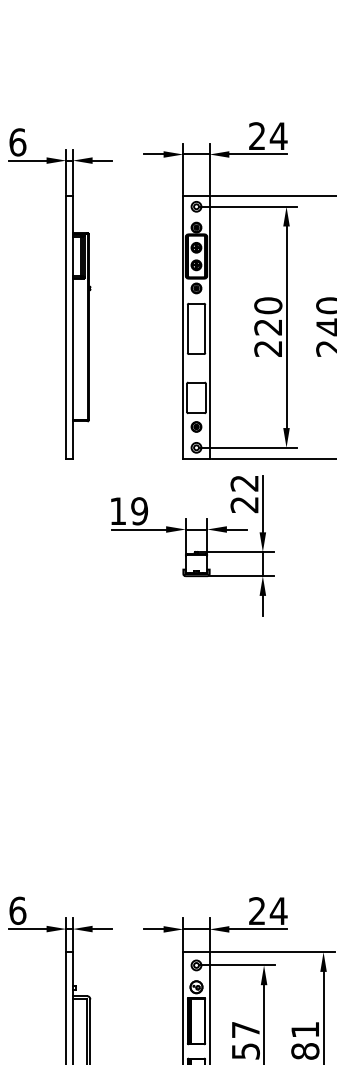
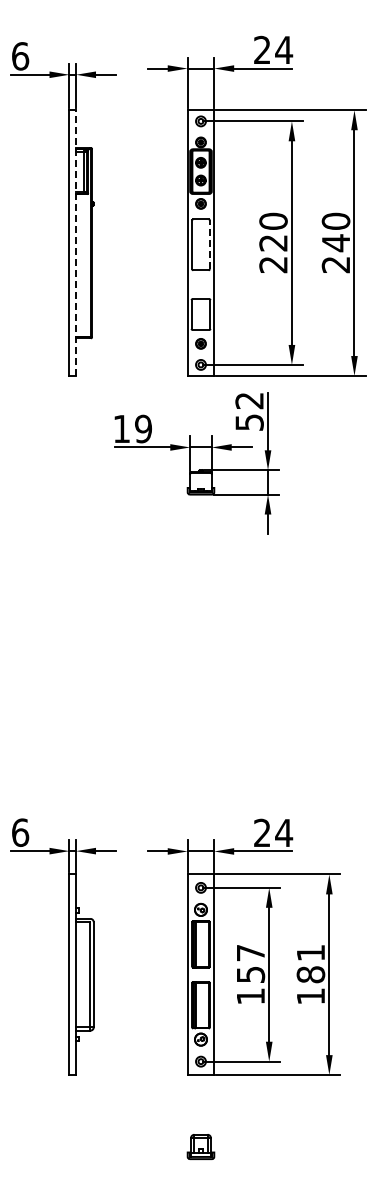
line: (73, 327) -> (76, 243), solid -> dashed
line: (204, 328) -> (209, 244), solid -> dashed
text: (244, 504) -> (249, 422), 22 -> 52

